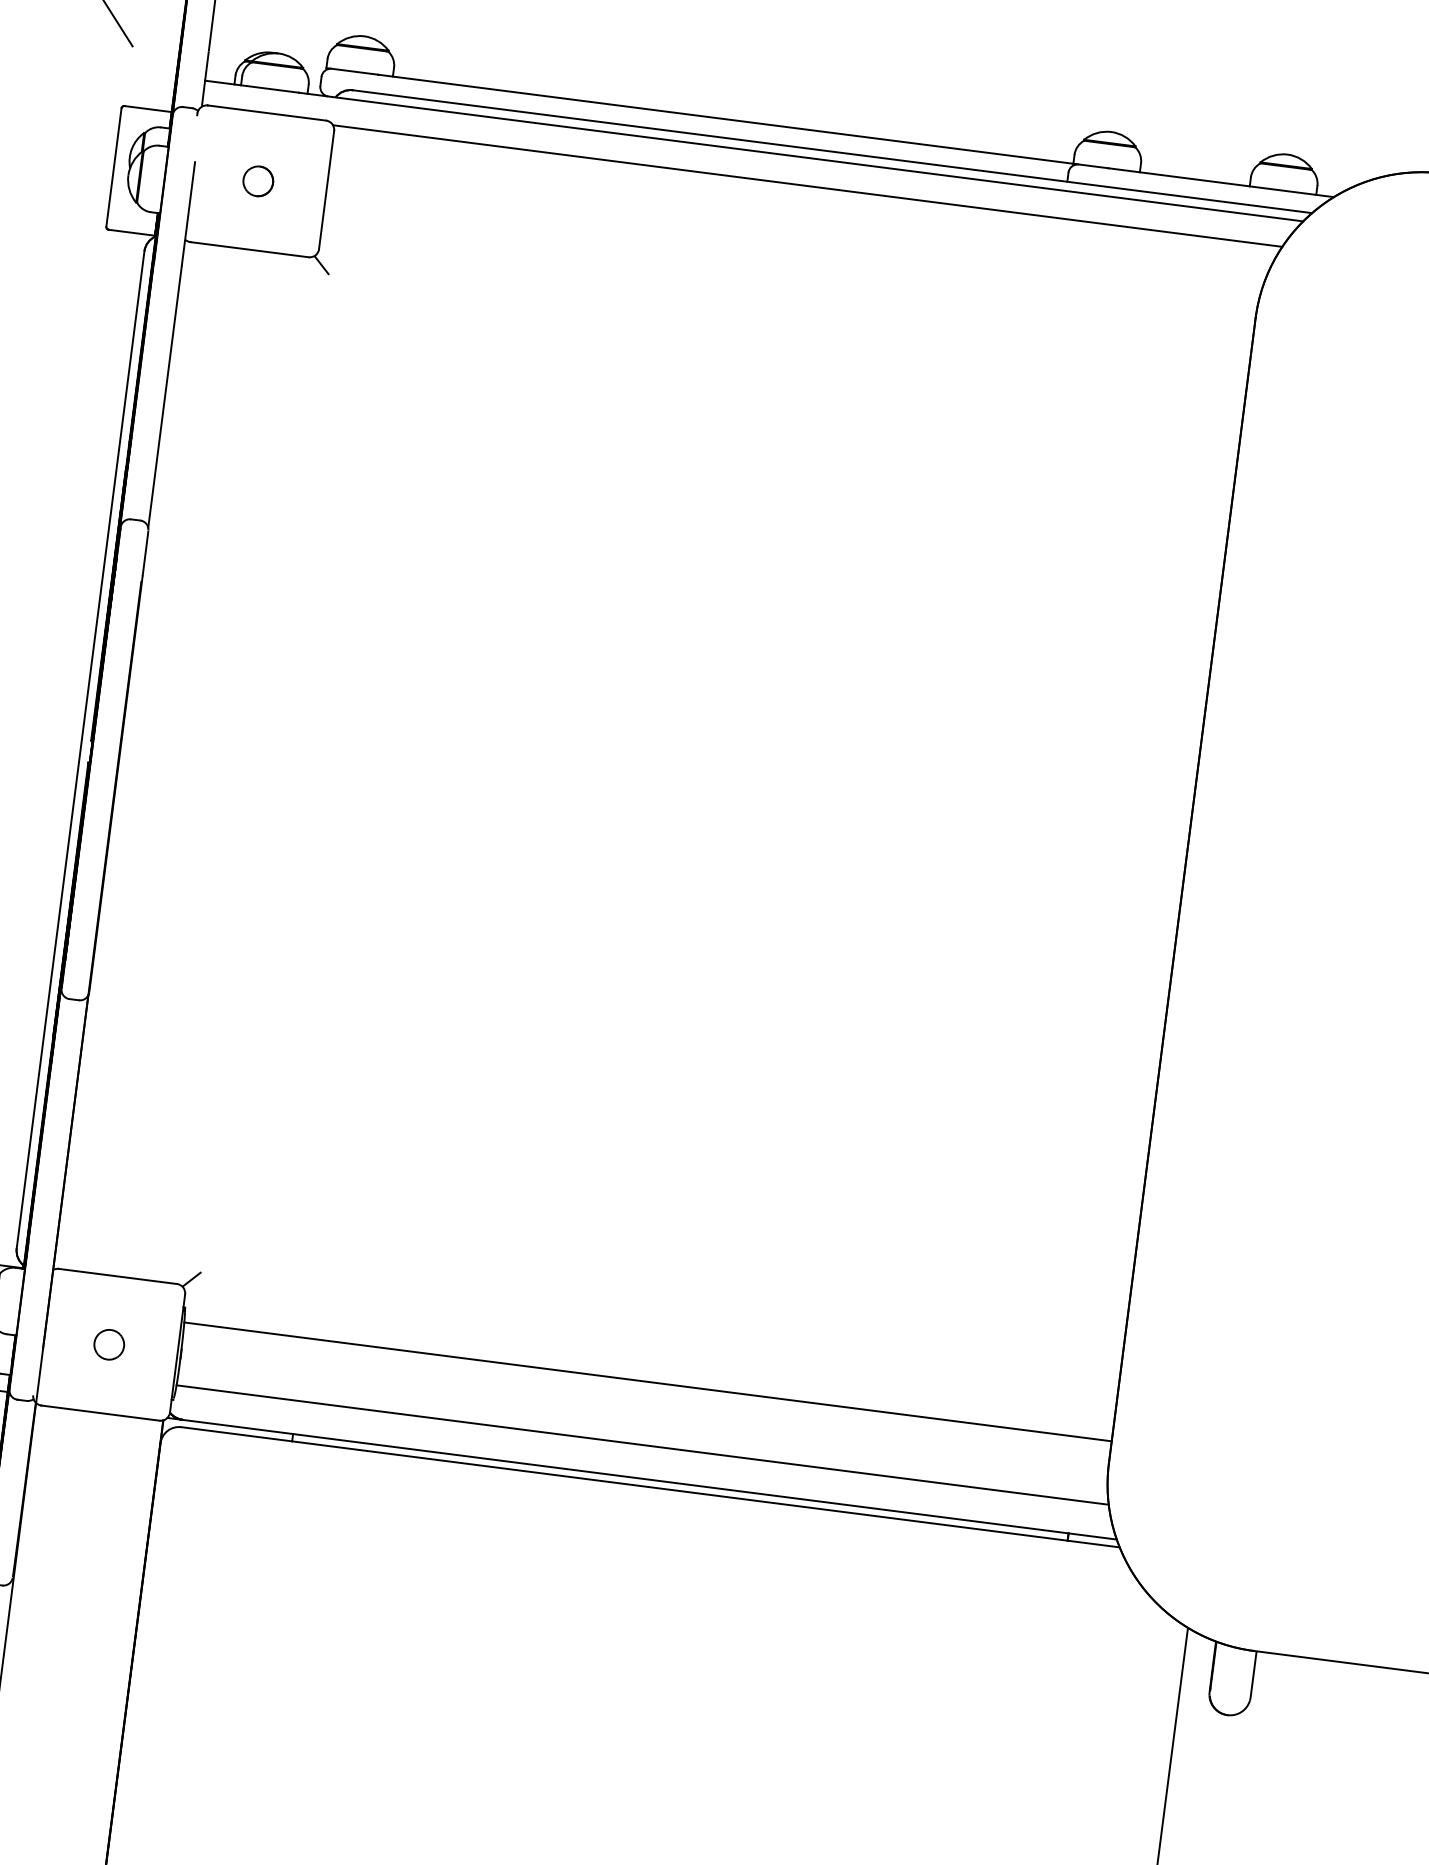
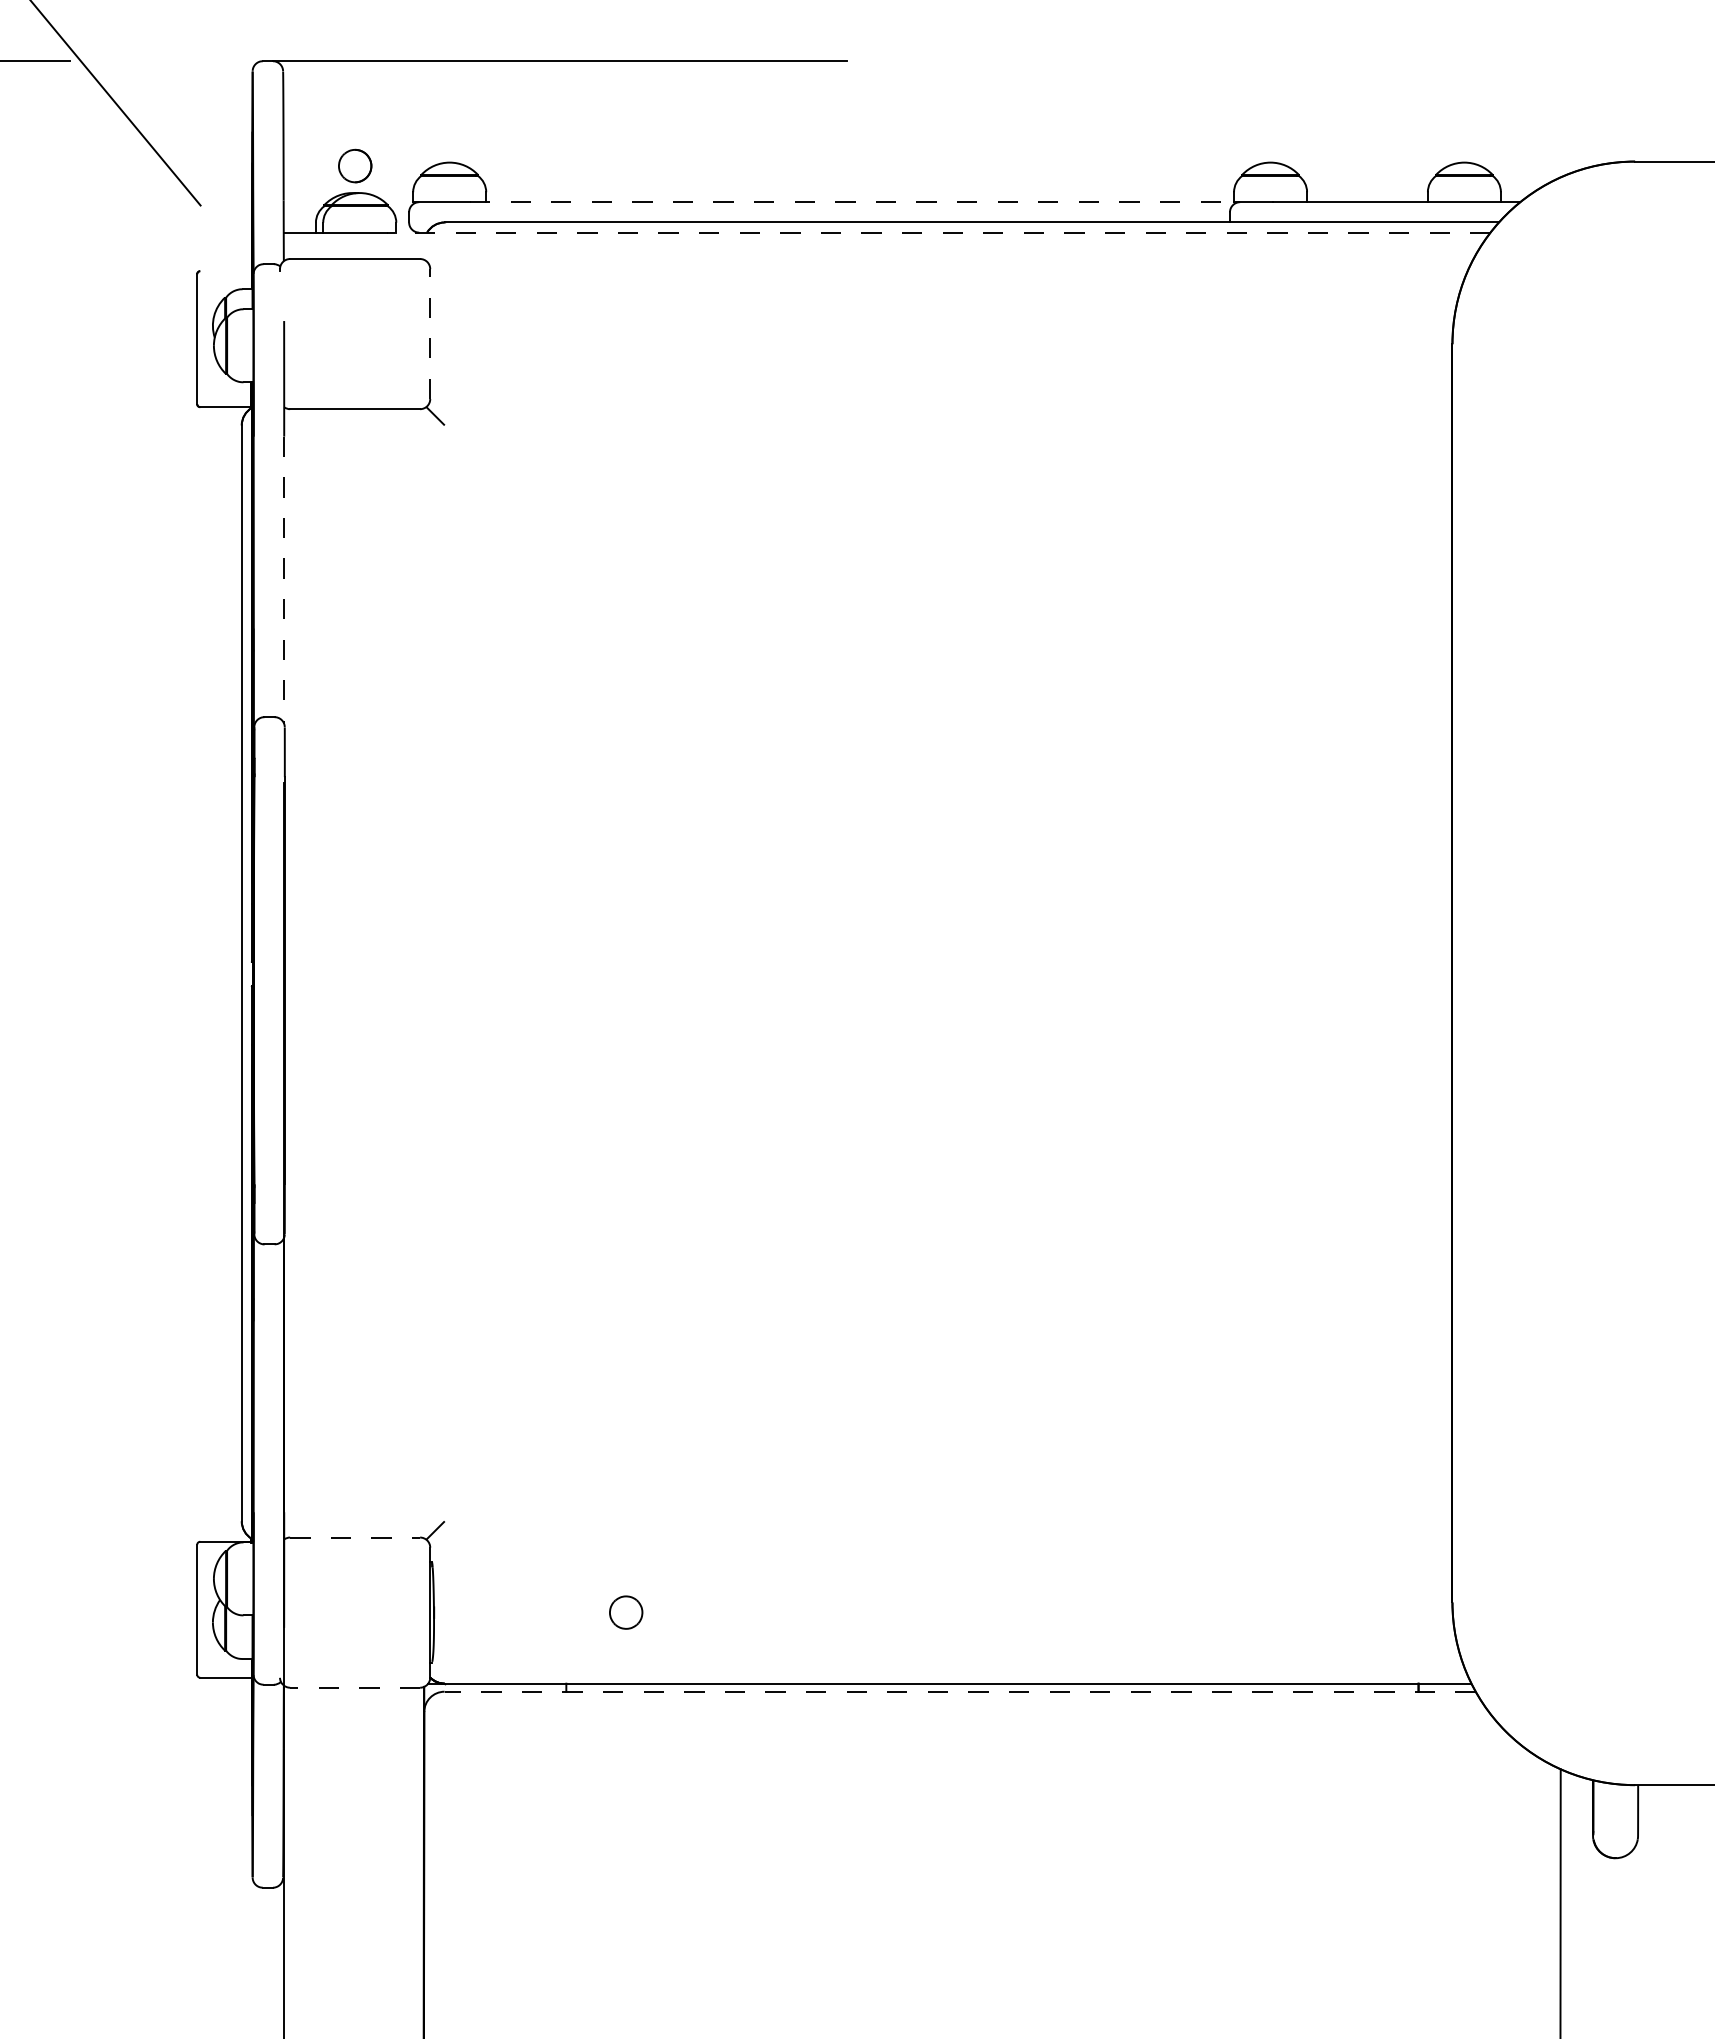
line: (147, 109) -> (225, 271), removed
line: (726, 119) -> (852, 202), solid -> dashed
line: (800, 156) -> (938, 232), solid -> dashed
part: (258, 180) -> (355, 165), moved
line: (807, 186) -> (949, 263), removed
line: (326, 190) -> (430, 334), solid -> dashed
line: (165, 397) -> (284, 580), solid -> dashed
line: (118, 1276) -> (355, 1537), solid -> dashed
part: (109, 1344) -> (626, 1612), moved
line: (647, 1382) -> (942, 1578), removed
line: (100, 1412) -> (355, 1687), solid -> dashed
line: (642, 1445) -> (945, 1647), removed
line: (650, 1487) -> (960, 1691), solid -> dashed

